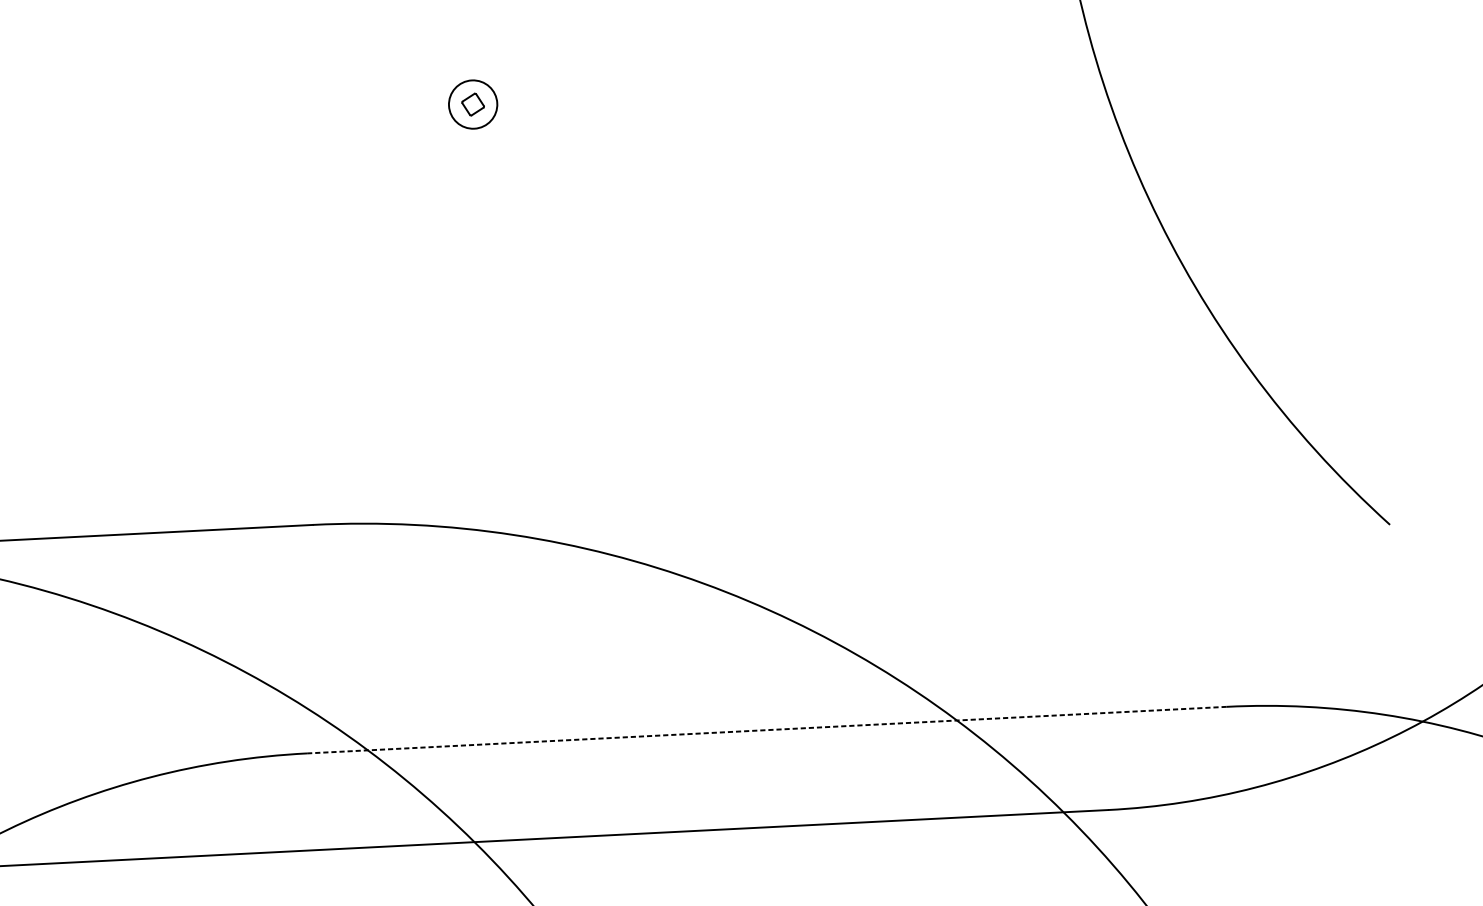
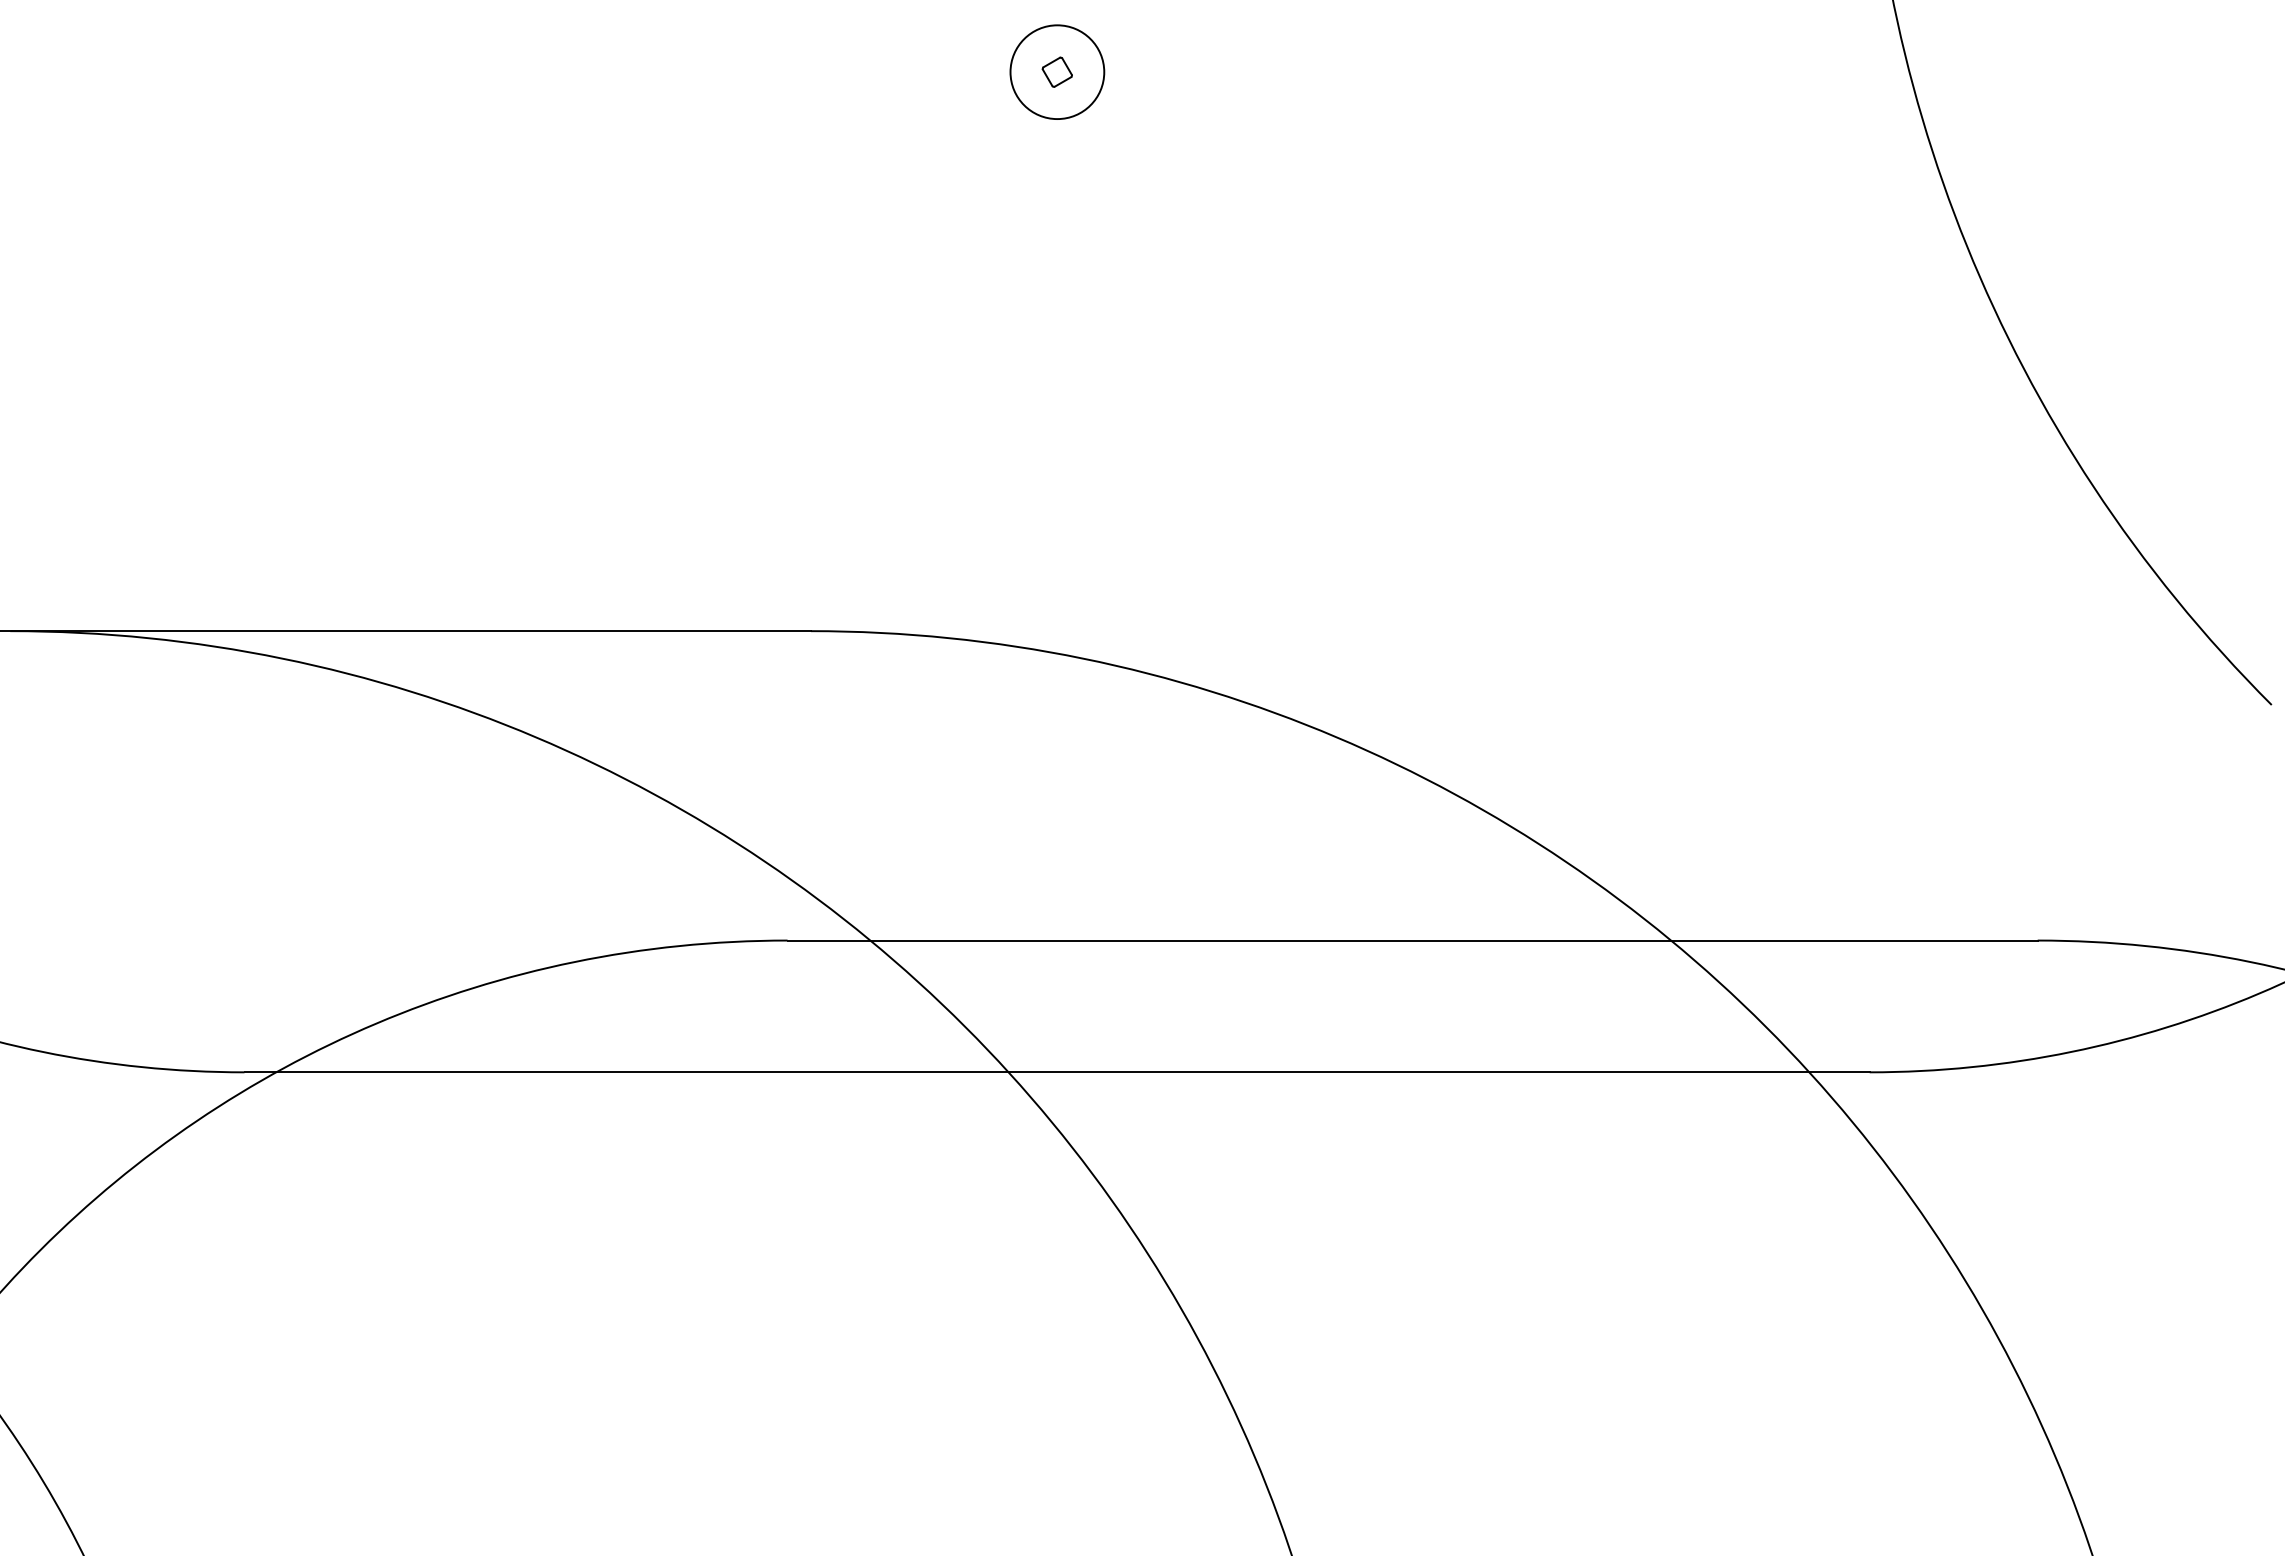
circle: (473, 104) -> (1057, 72), size x1.43
line: (766, 730) -> (1412, 940), dashed -> solid

